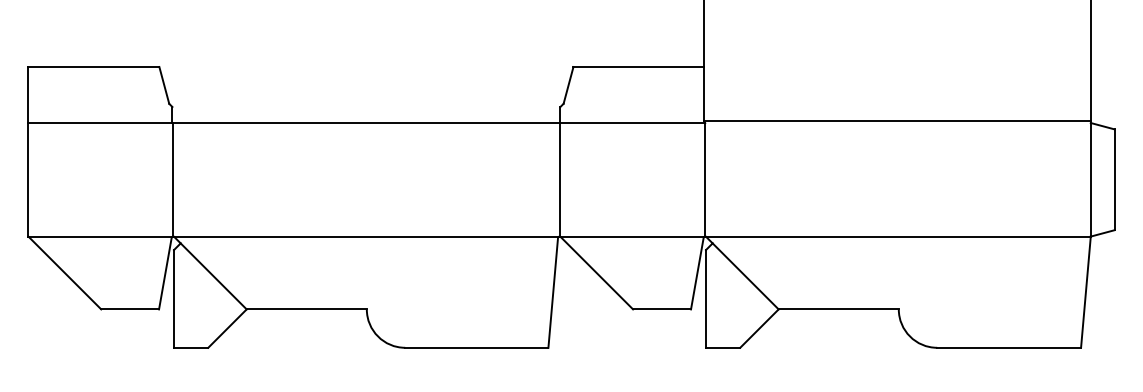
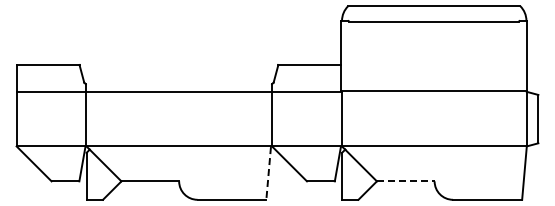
line: (552, 293) -> (268, 173), solid -> dashed
line: (838, 309) -> (405, 181), solid -> dashed

